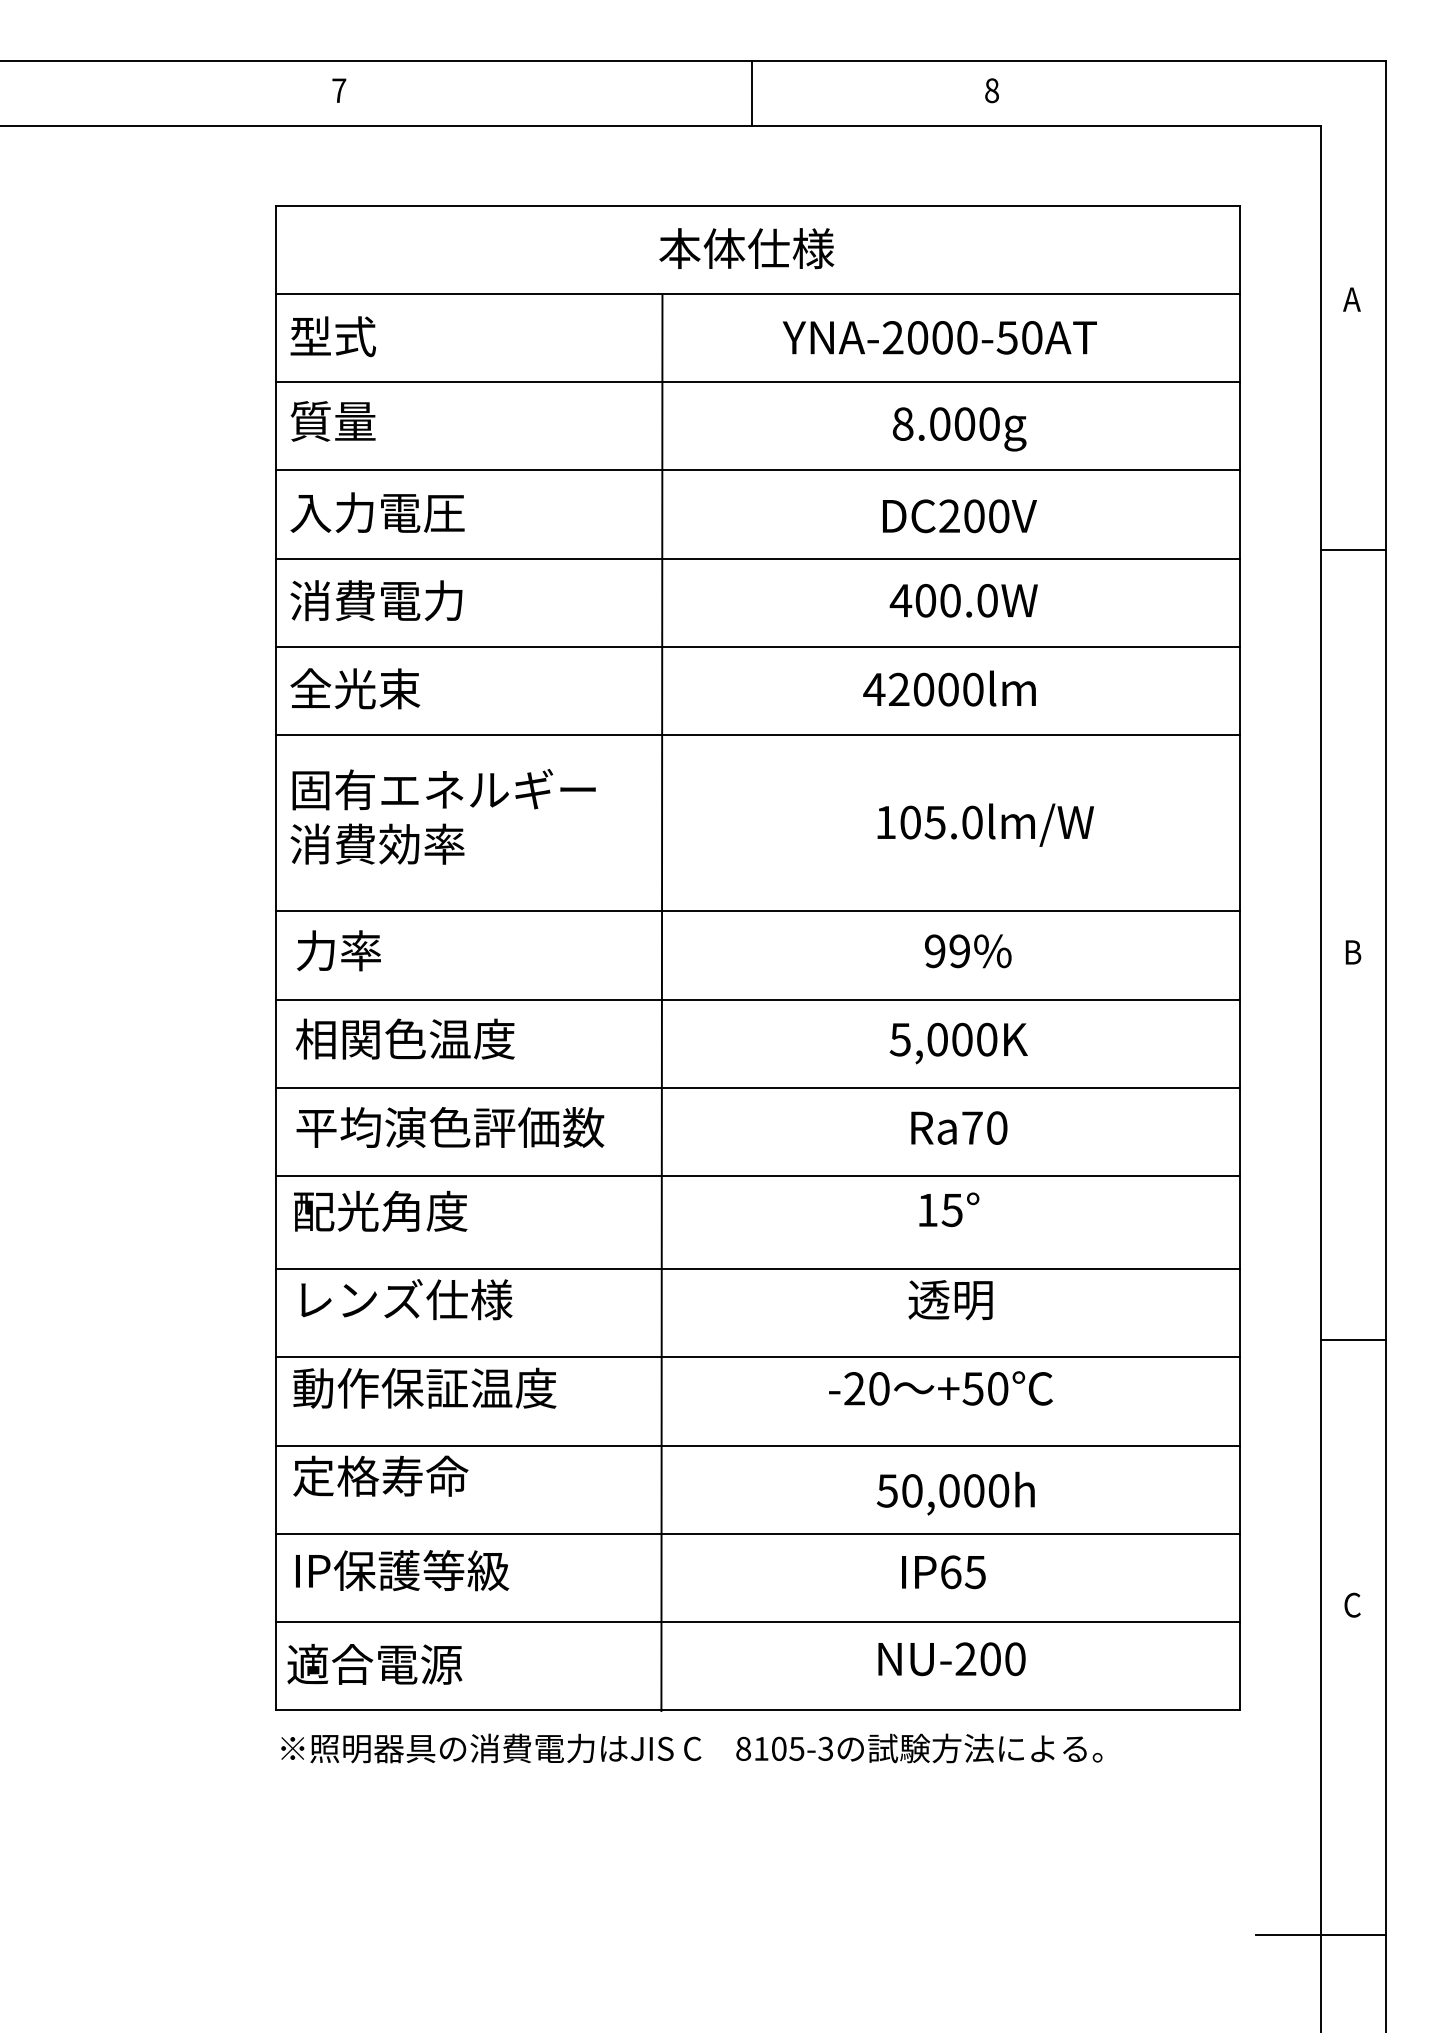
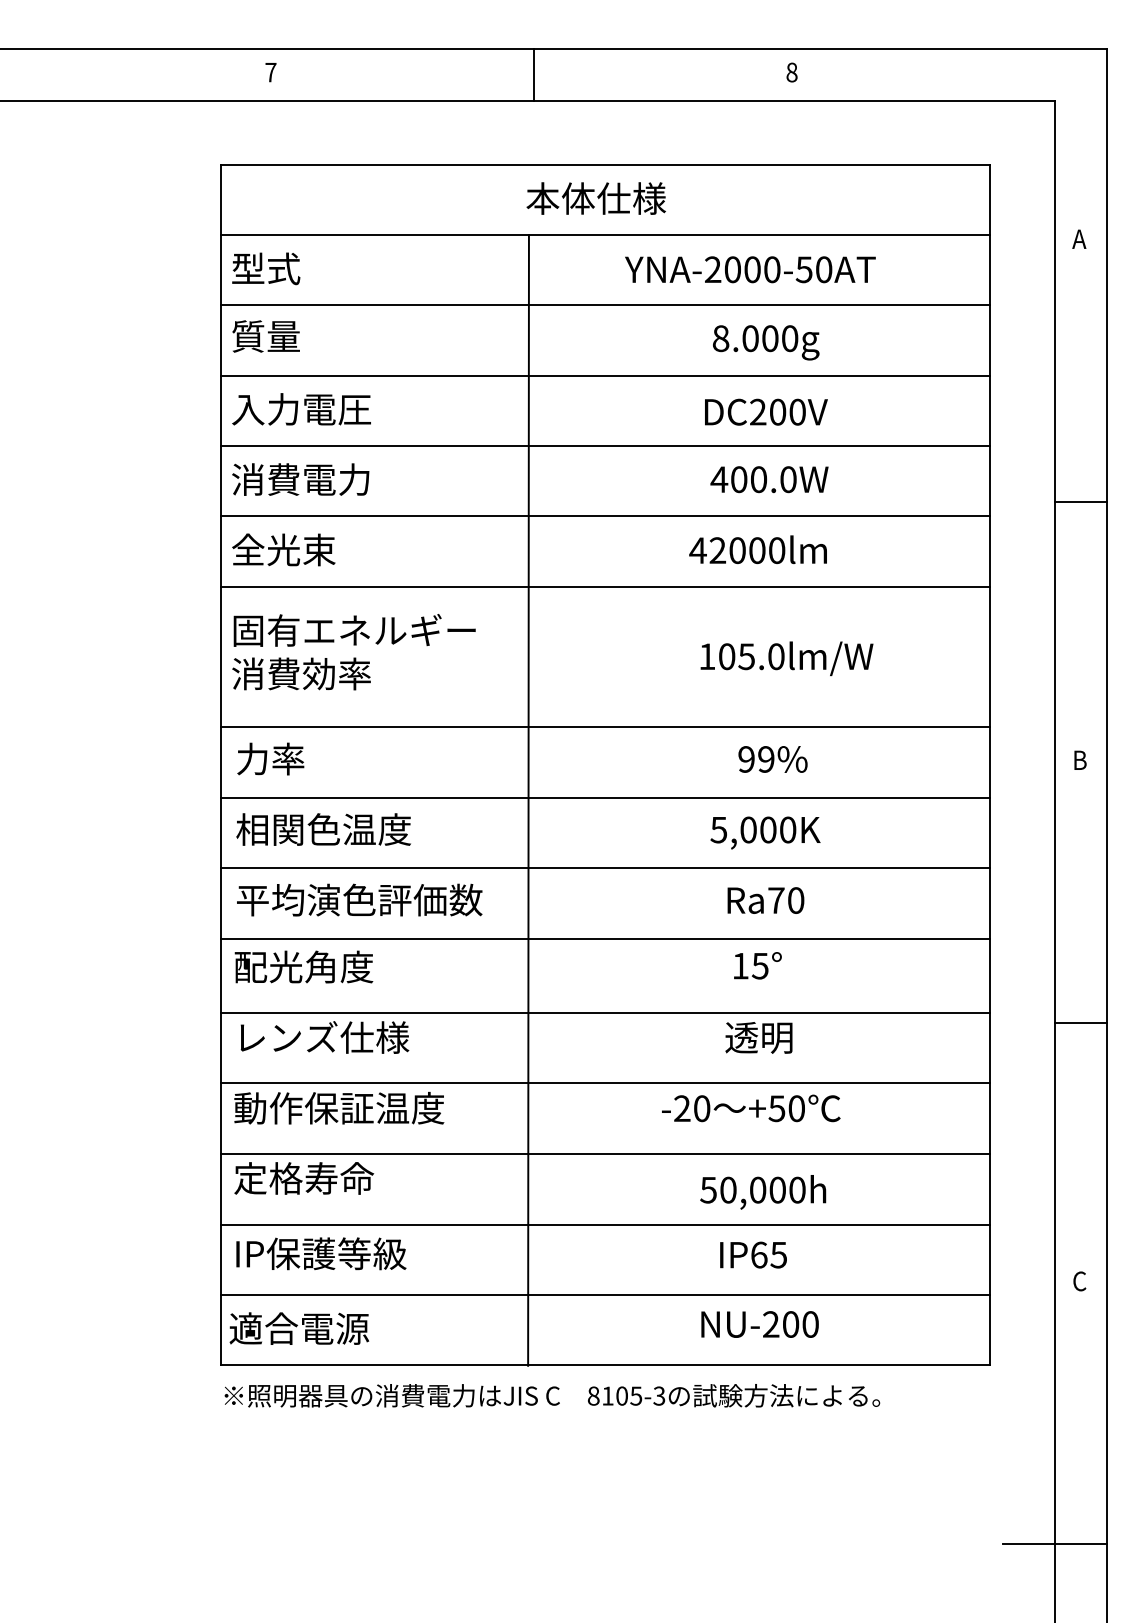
line: (752, 93) -> (533, 74), moved
line: (1353, 549) -> (1080, 501), moved
line: (1353, 1339) -> (1080, 1023), moved

